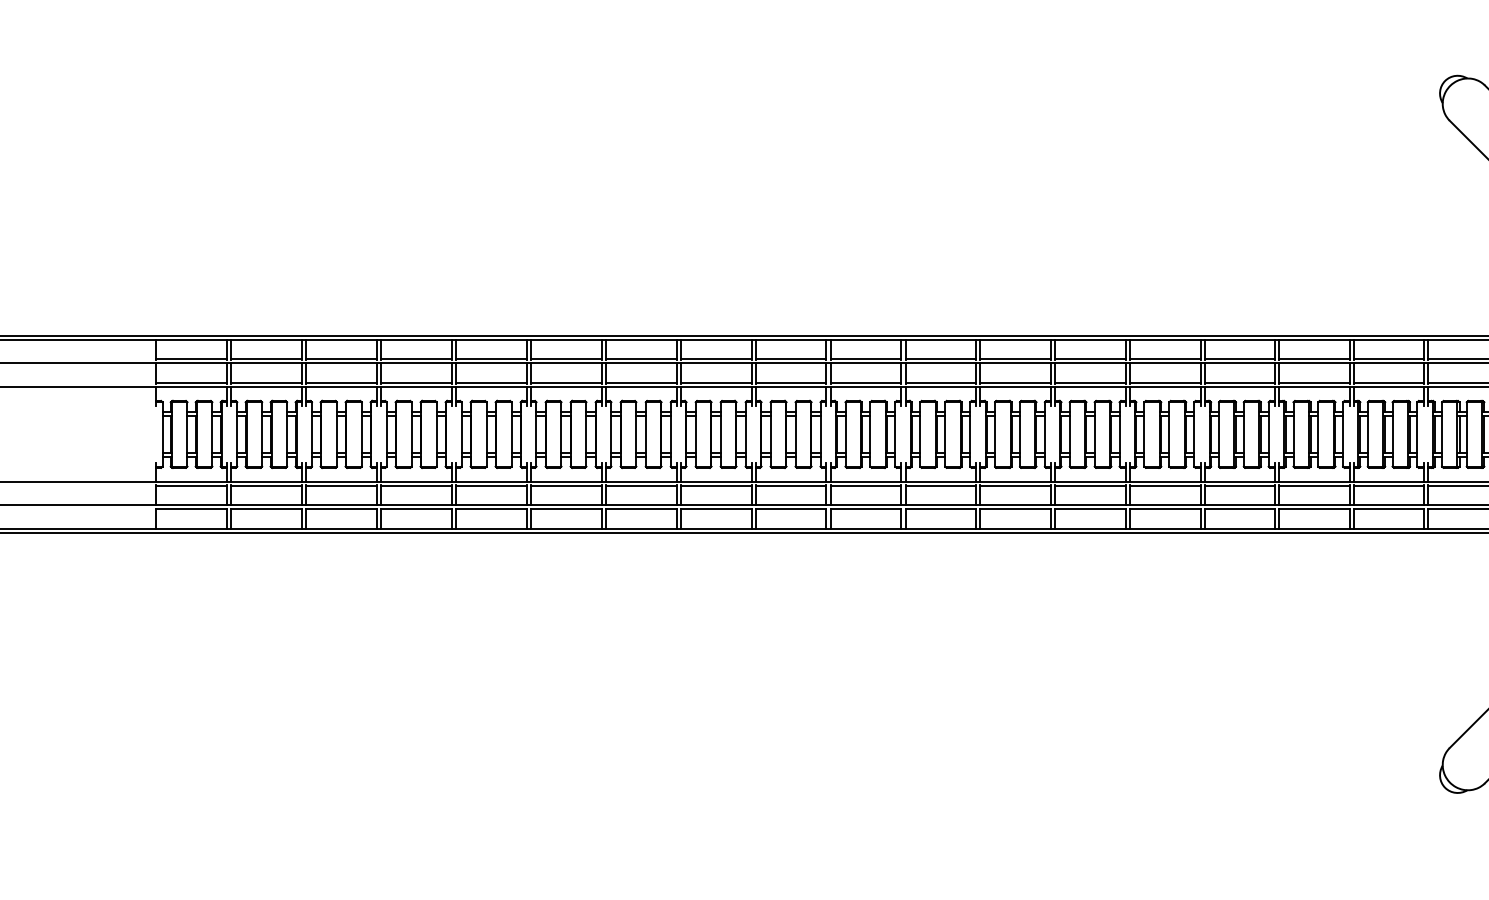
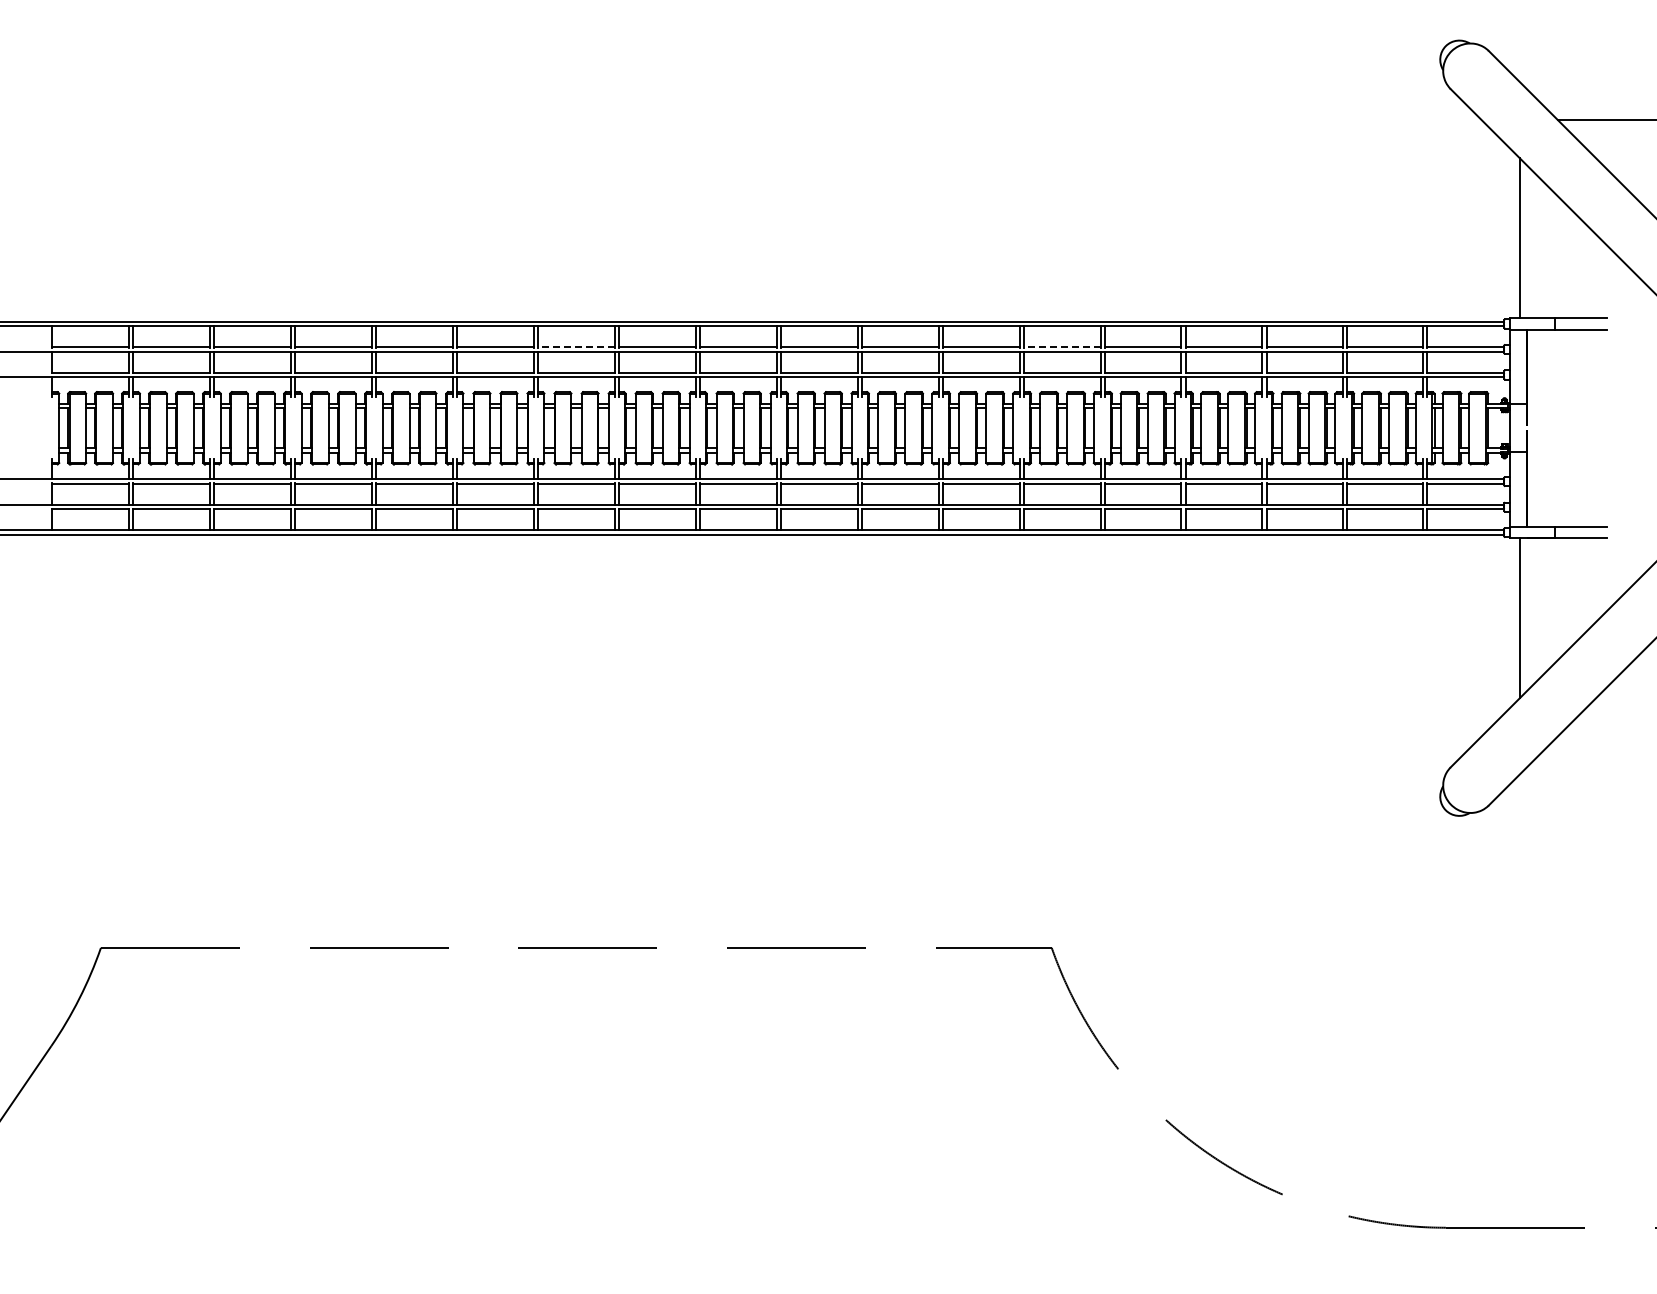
line: (641, 359) -> (576, 347), solid -> dashed
line: (1089, 359) -> (1061, 347), solid -> dashed

